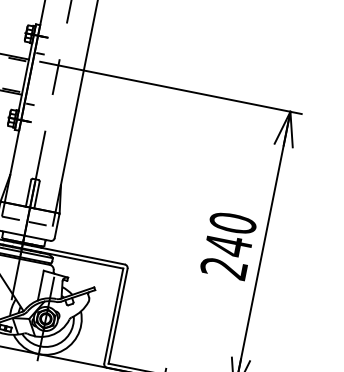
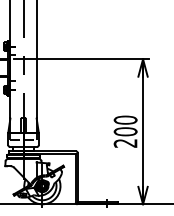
text: (228, 245) -> (125, 131), 240 -> 200

